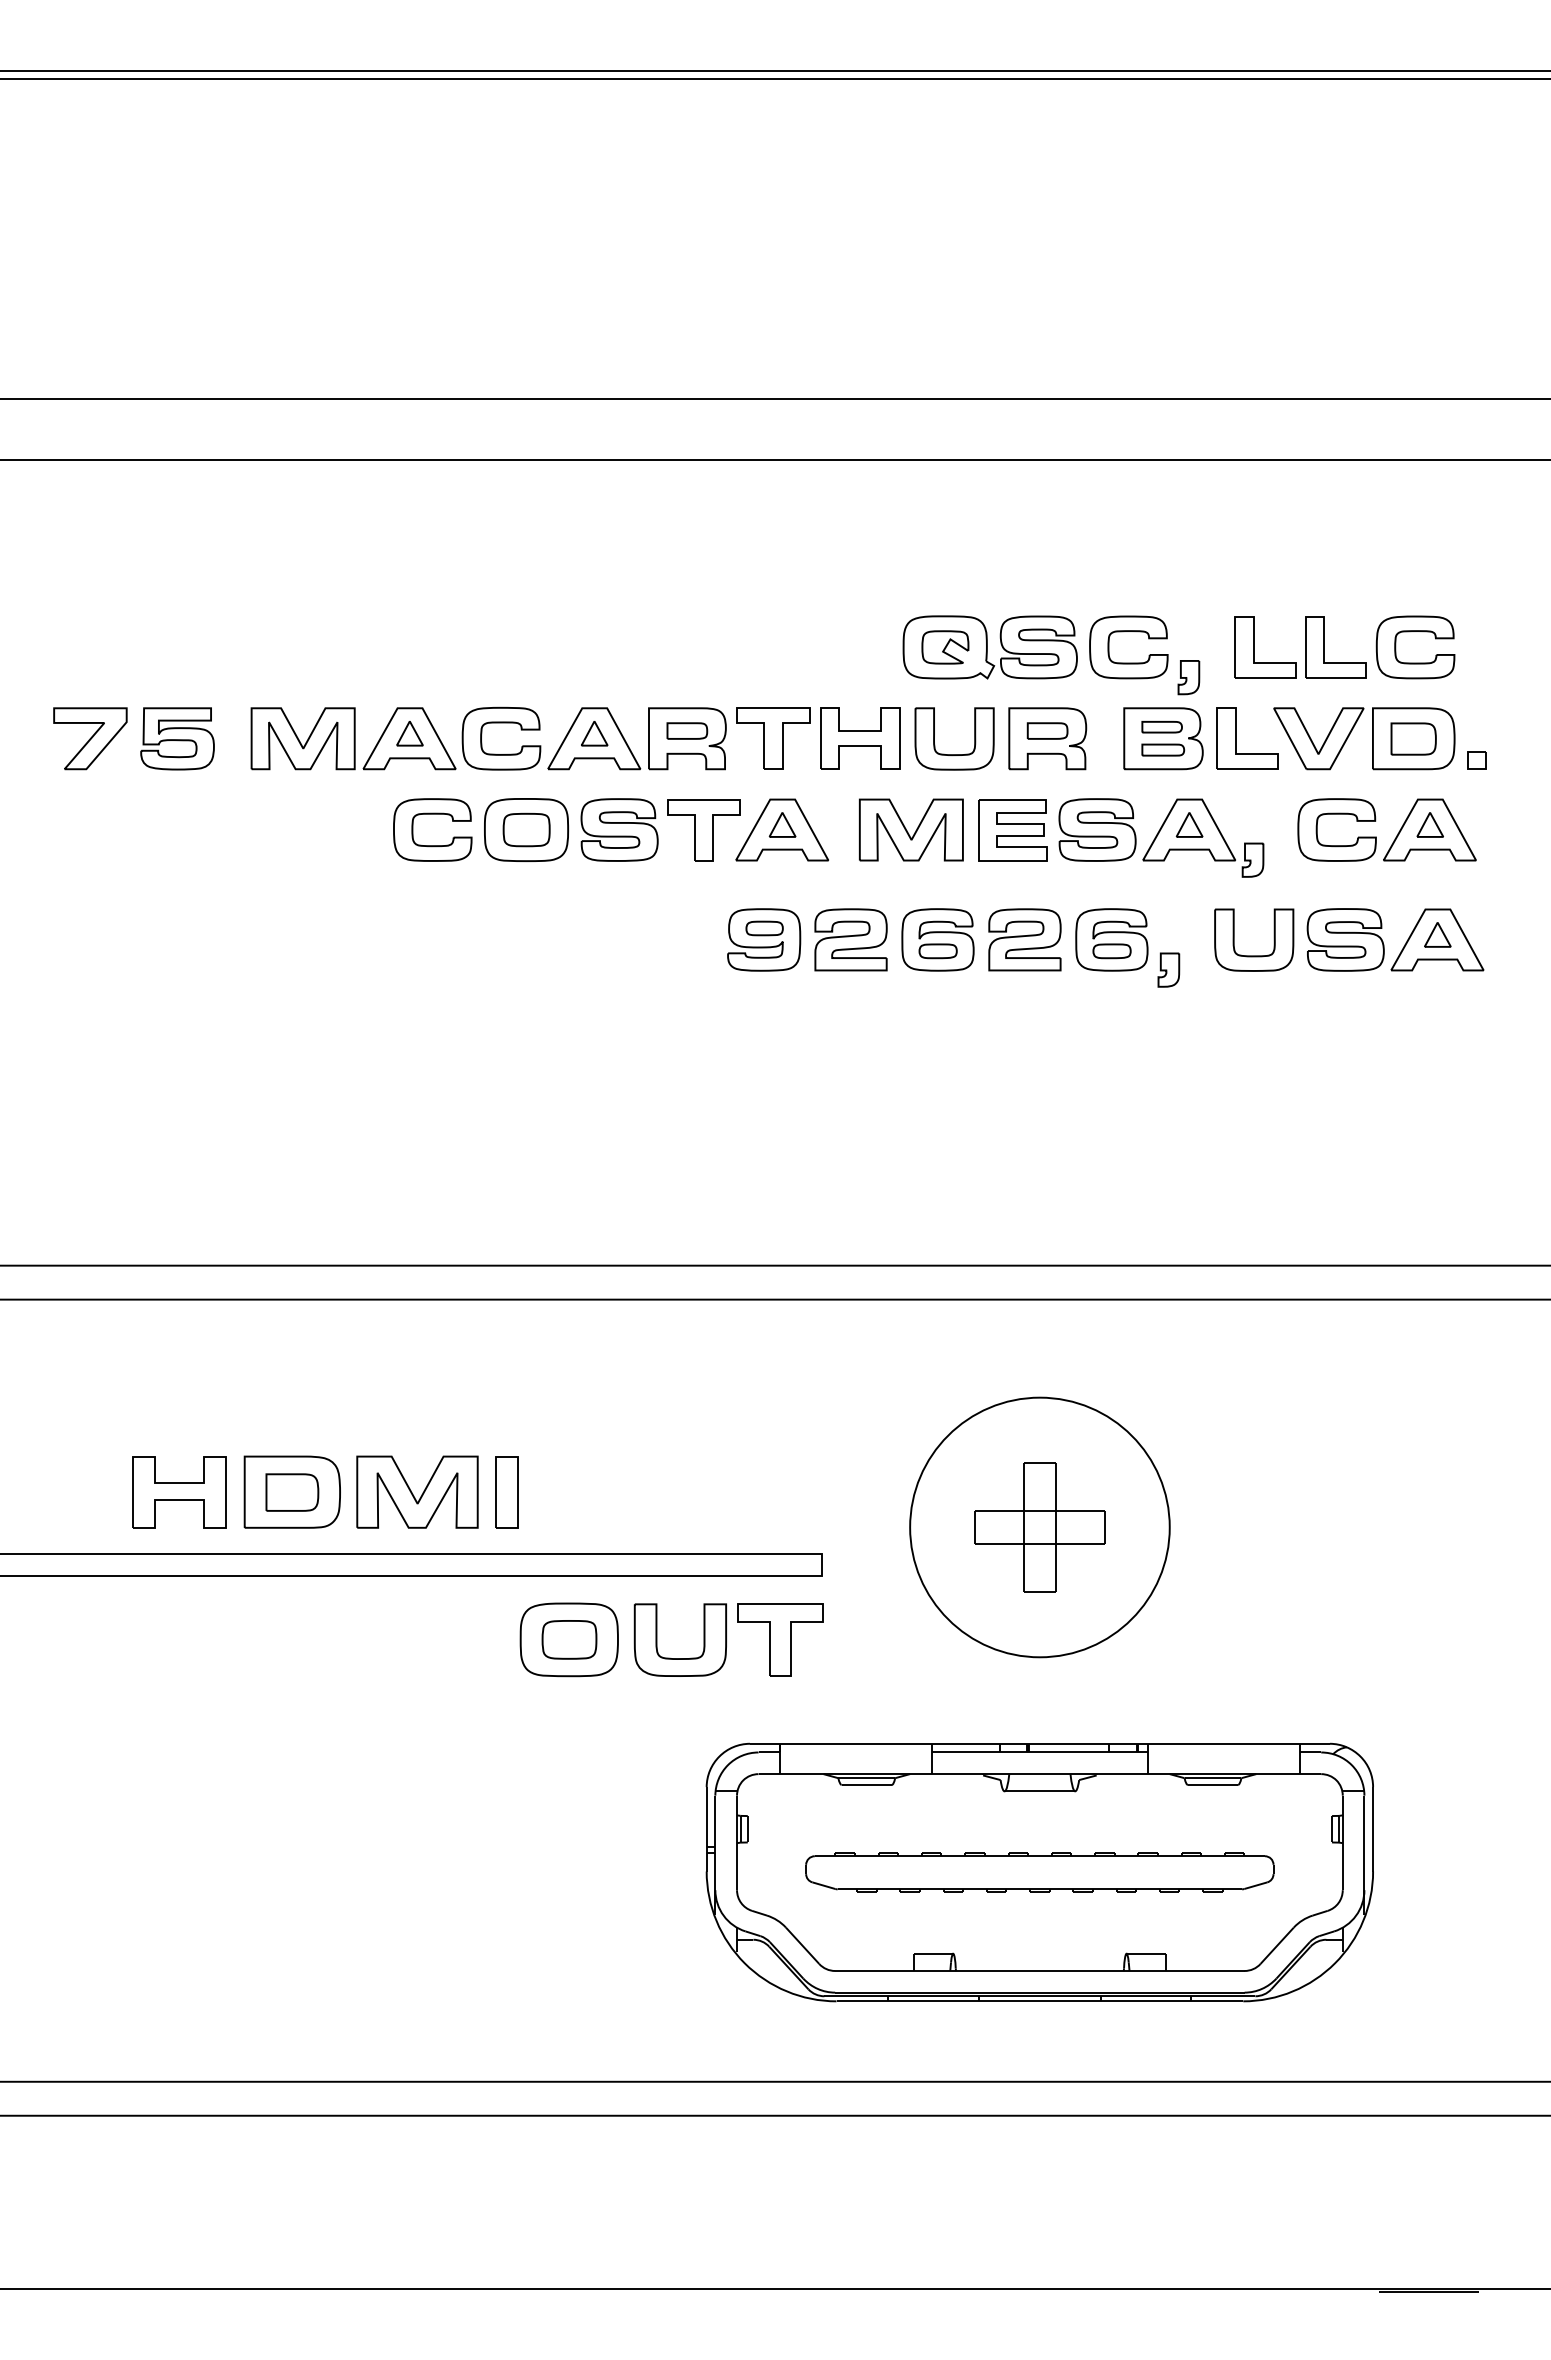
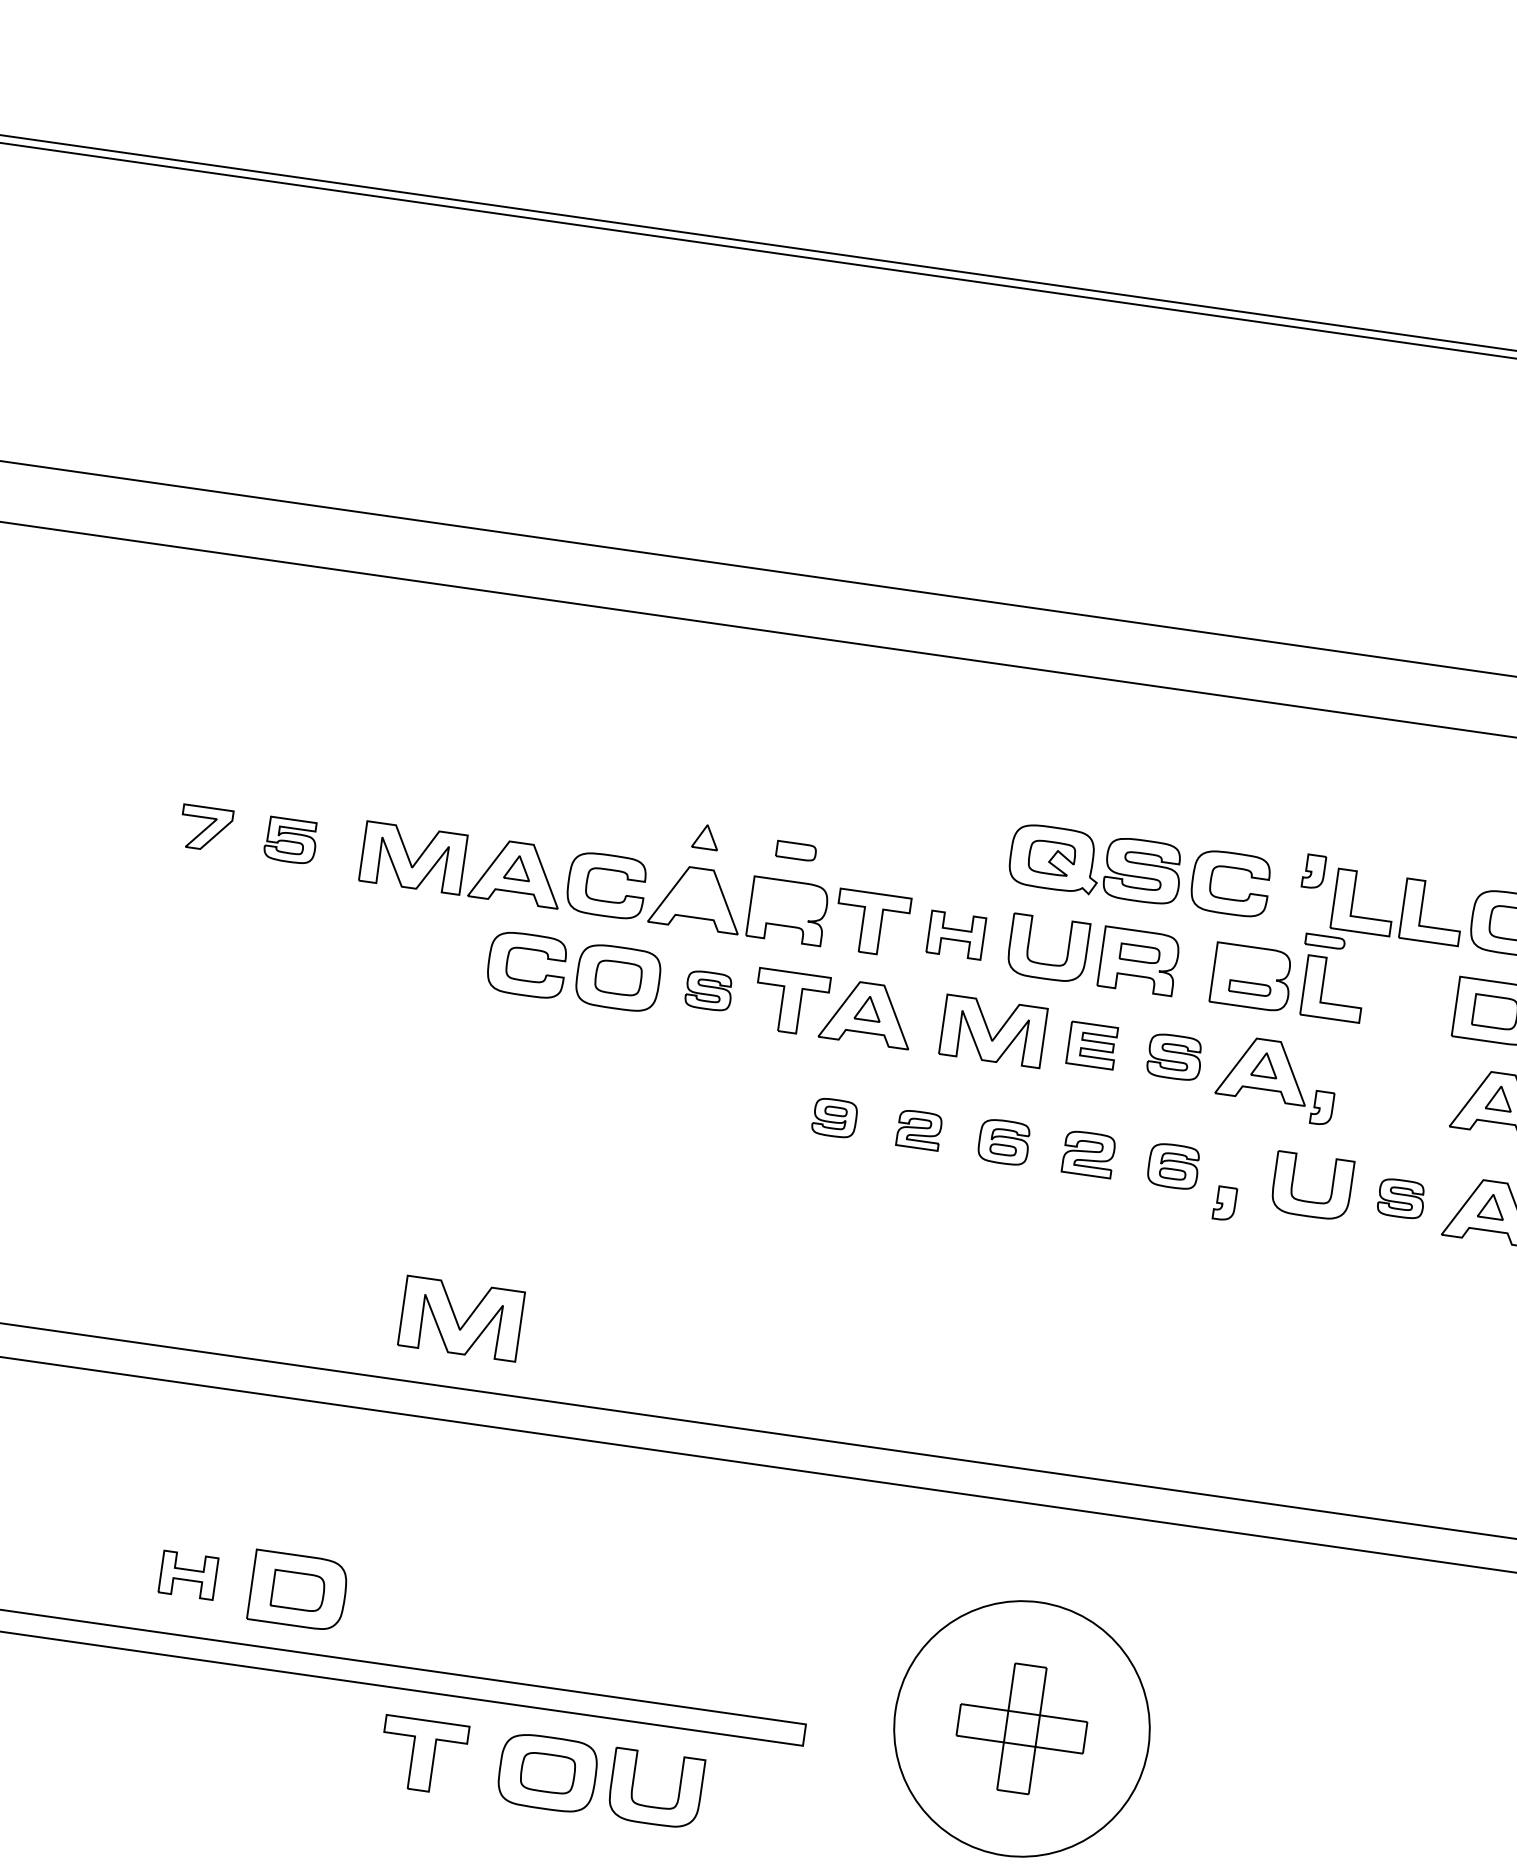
part: (1188, 677) -> (1313, 871), moved
part: (1161, 727) -> (1324, 941), moved
part: (687, 730) -> (796, 850), moved
part: (594, 733) -> (706, 836), moved
part: (90, 738) -> (206, 828), size x0.7
part: (177, 738) -> (290, 840), size x0.7
part: (860, 738) -> (956, 935), size x0.7
part: (1312, 740) -> (1396, 999), removed
part: (1336, 814) -> (1409, 1075), removed
part: (619, 829) -> (709, 990), size x0.6
part: (1097, 829) -> (1174, 1056), size x0.7
part: (1012, 830) -> (1091, 1045), size x0.7
part: (764, 939) -> (835, 1117), size x0.6
part: (850, 939) -> (918, 1129), size x0.6
part: (937, 939) -> (1003, 1141), size x0.7
part: (1024, 939) -> (1088, 1153), size x0.7
part: (1111, 939) -> (1173, 1165), size x0.7
part: (1345, 939) -> (1401, 1198), size x0.6
part: (417, 1491) -> (461, 1318), moved
part: (179, 1492) -> (188, 1575), size x0.6
part: (506, 1492) -> (506, 1620), removed
part: (780, 1639) -> (423, 1755), moved

